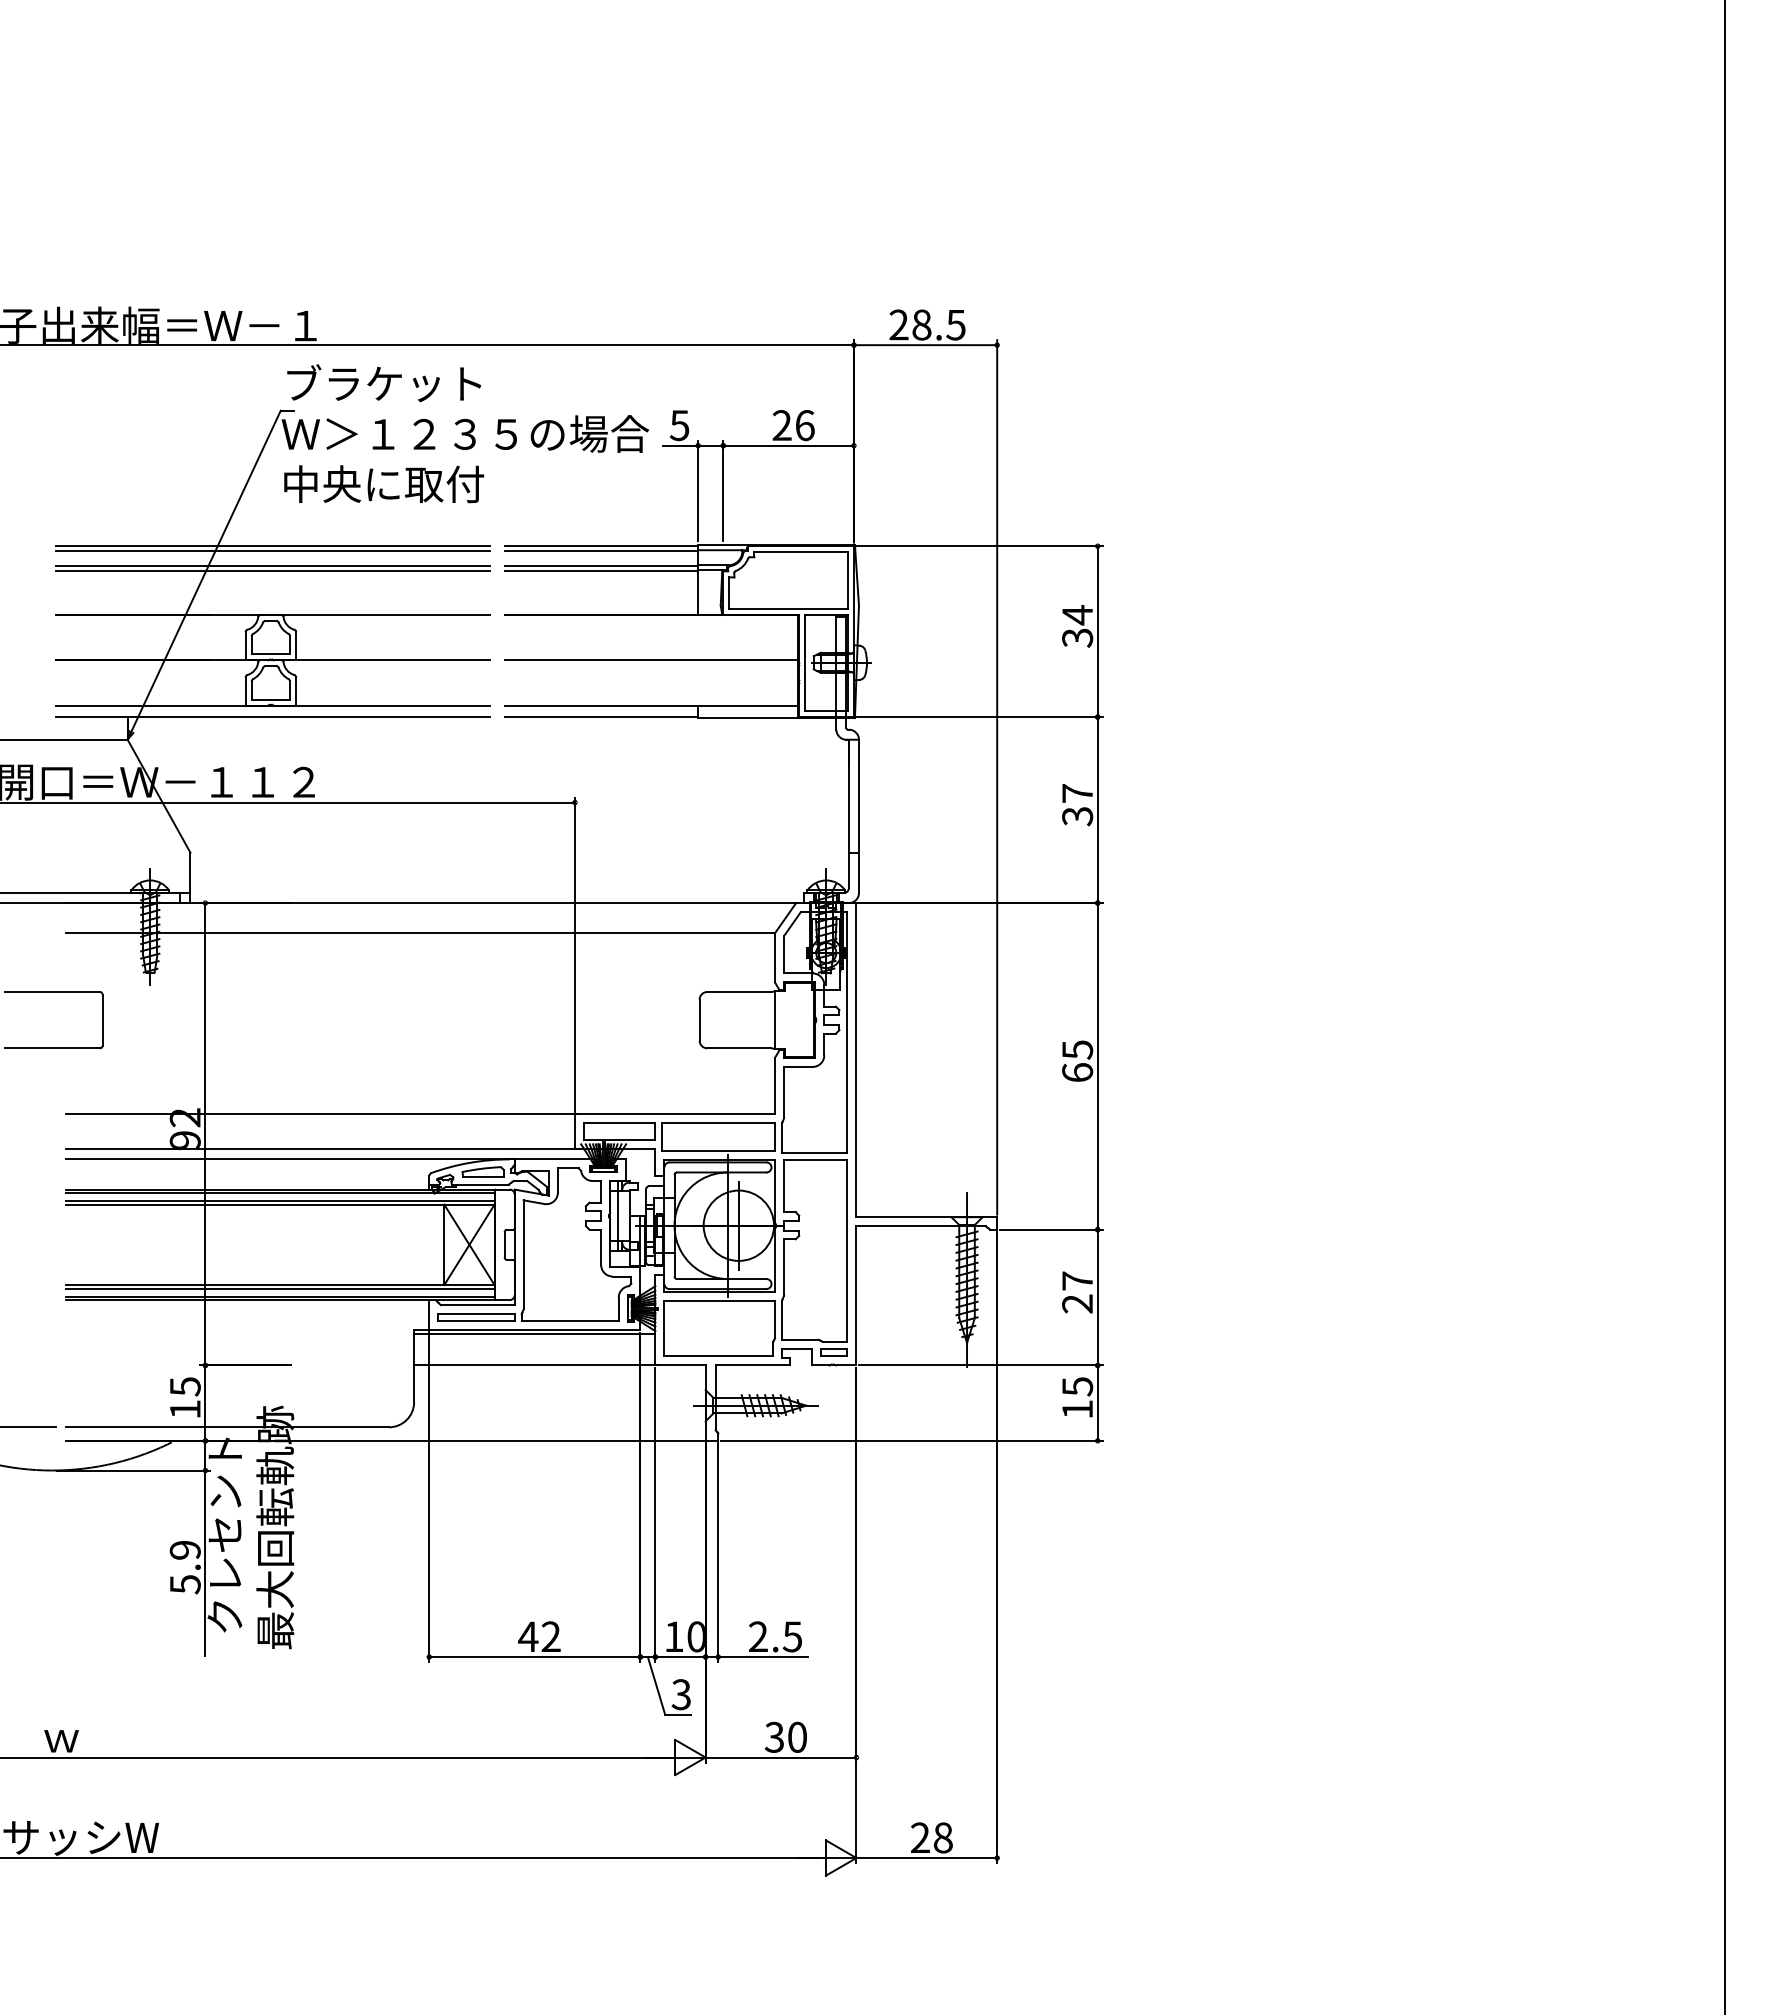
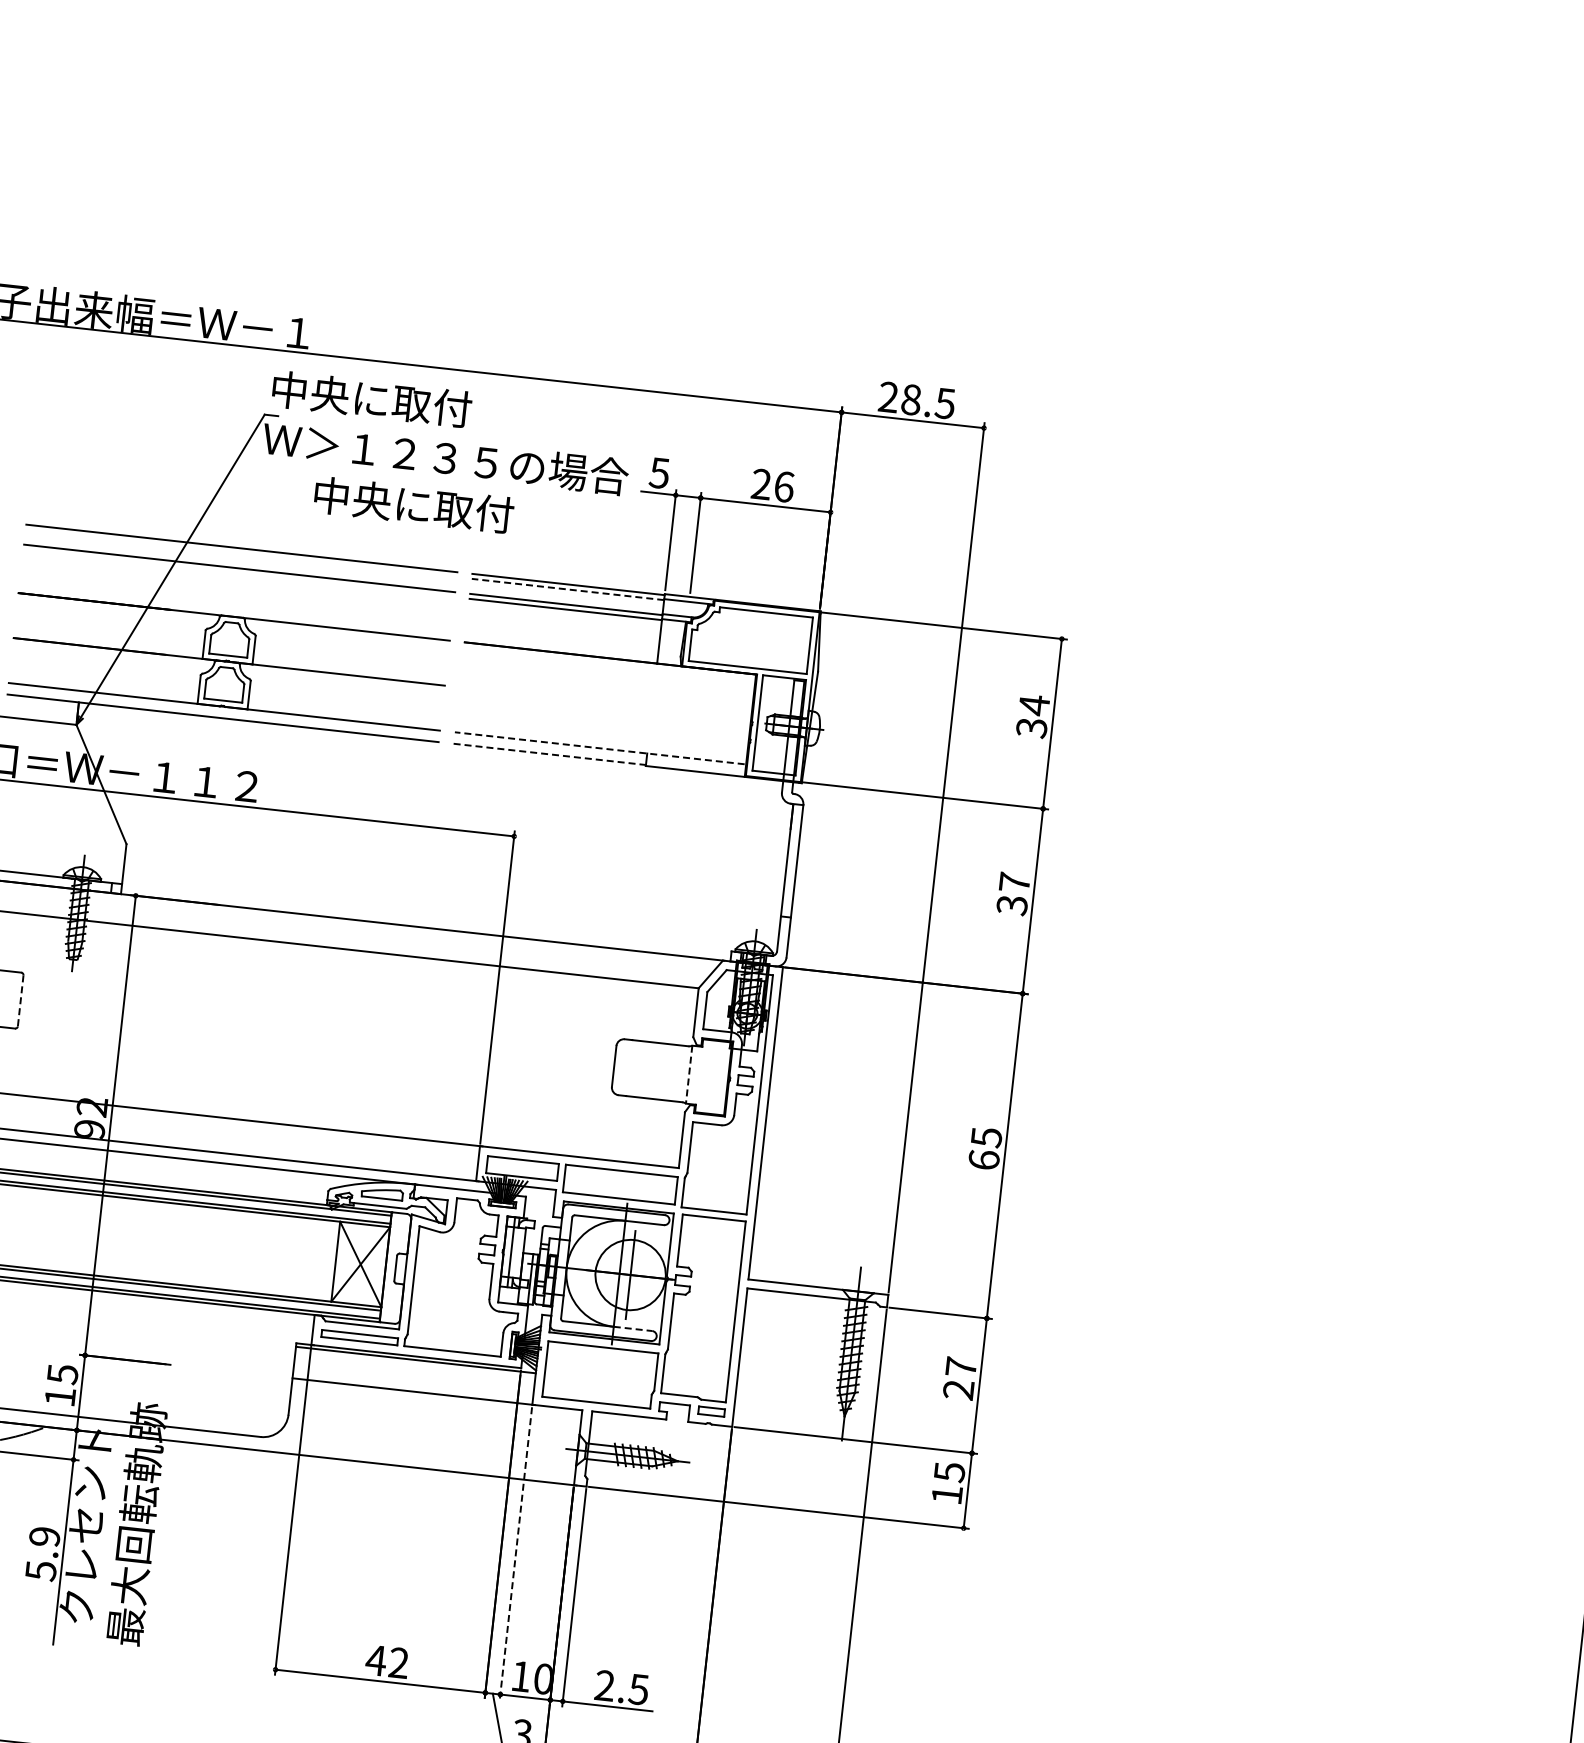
text: (385, 383) -> (371, 399), ブラケット -> 中央に取付
text: (384, 484) -> (414, 505), moved
line: (272, 551) -> (241, 553), removed
line: (601, 551) -> (568, 589), solid -> dashed
line: (272, 571) -> (238, 573), removed
line: (650, 660) -> (604, 703), removed
line: (650, 705) -> (599, 748), solid -> dashed
line: (601, 717) -> (549, 754), solid -> dashed
line: (102, 1020) -> (20, 1001), solid -> dashed
line: (775, 1020) -> (689, 1075), solid -> dashed
line: (747, 1279) -> (633, 1329), solid -> dashed
line: (655, 1515) -> (515, 1553), solid -> dashed

